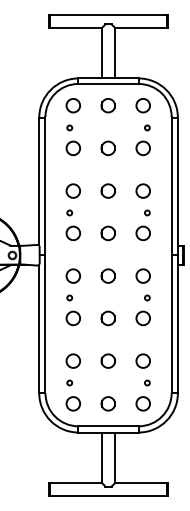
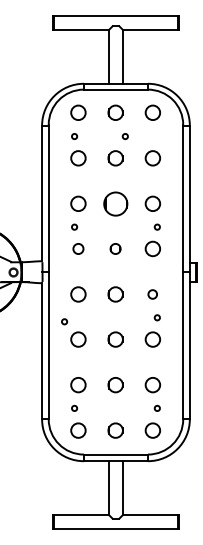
circle: (146, 127) -> (124, 136), moved
circle: (108, 190) -> (115, 203), size x1.6
circle: (73, 232) -> (78, 248), size x0.7
part: (108, 232) -> (115, 248), size x0.7
circle: (142, 276) -> (152, 294), size x0.6
circle: (69, 297) -> (64, 321), moved

